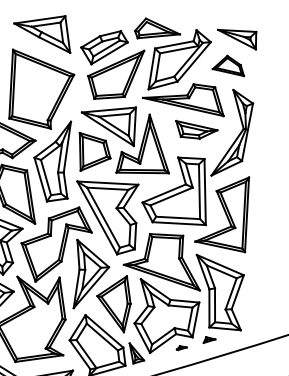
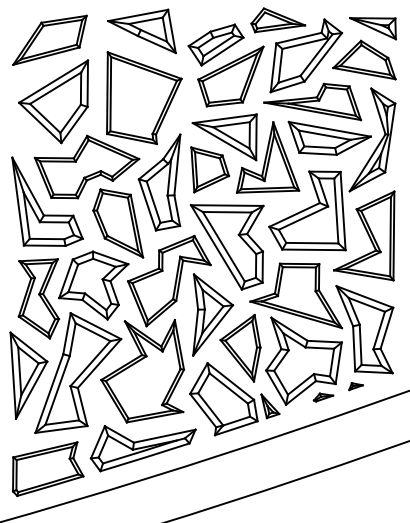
part: (228, 65) -> (364, 59), size x1.67
part: (196, 129) -> (329, 137), size x1.67
part: (181, 348) -> (323, 397), size x1.67

